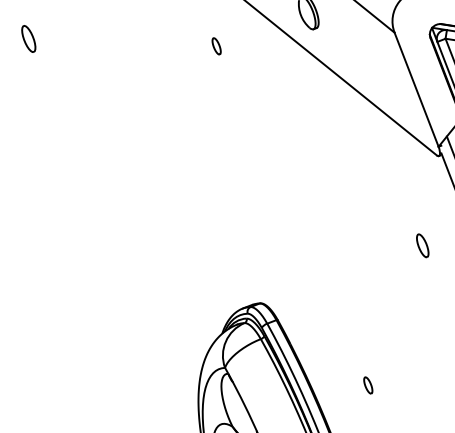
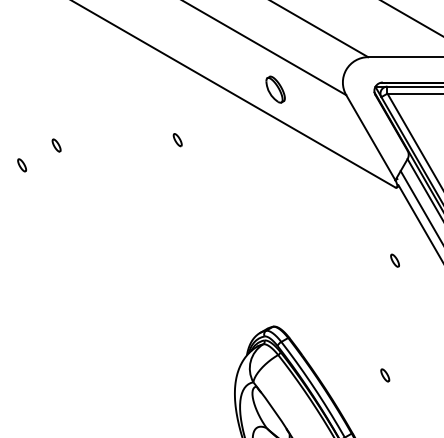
part: (28, 38) -> (56, 145), size x0.62
part: (216, 46) -> (177, 140), moved
part: (422, 245) -> (394, 260), size x0.71
part: (368, 385) -> (385, 375), moved

